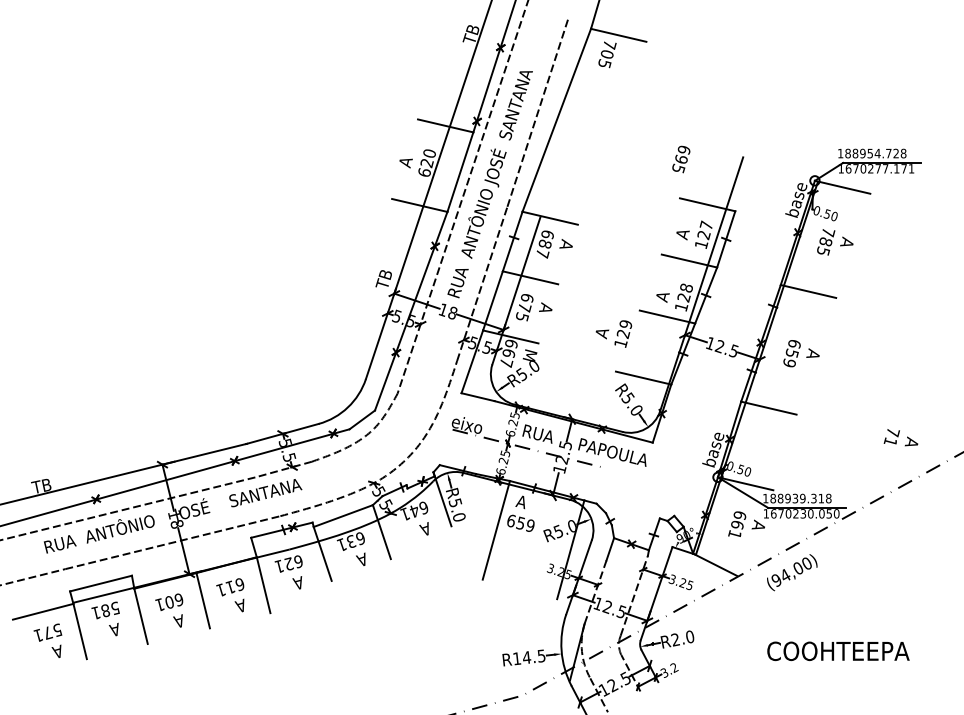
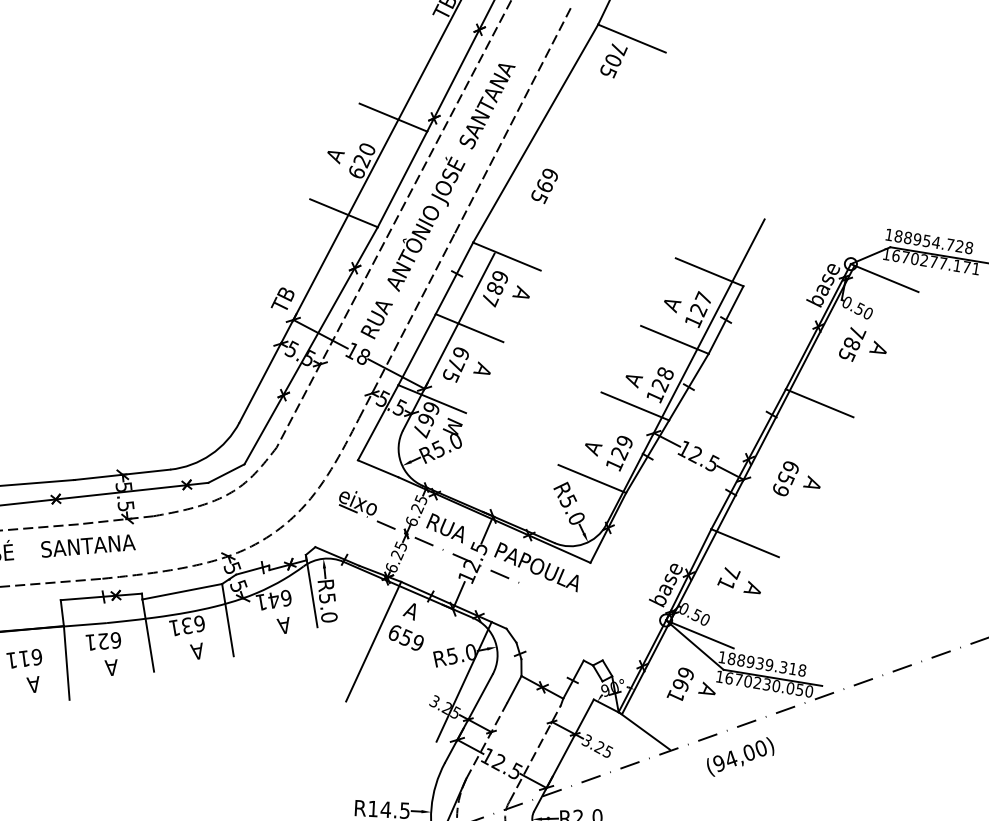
text: (681, 159) -> (544, 186), moved
text: (613, 333) -> (607, 450), moved
text: (900, 437) -> (739, 580), moved

